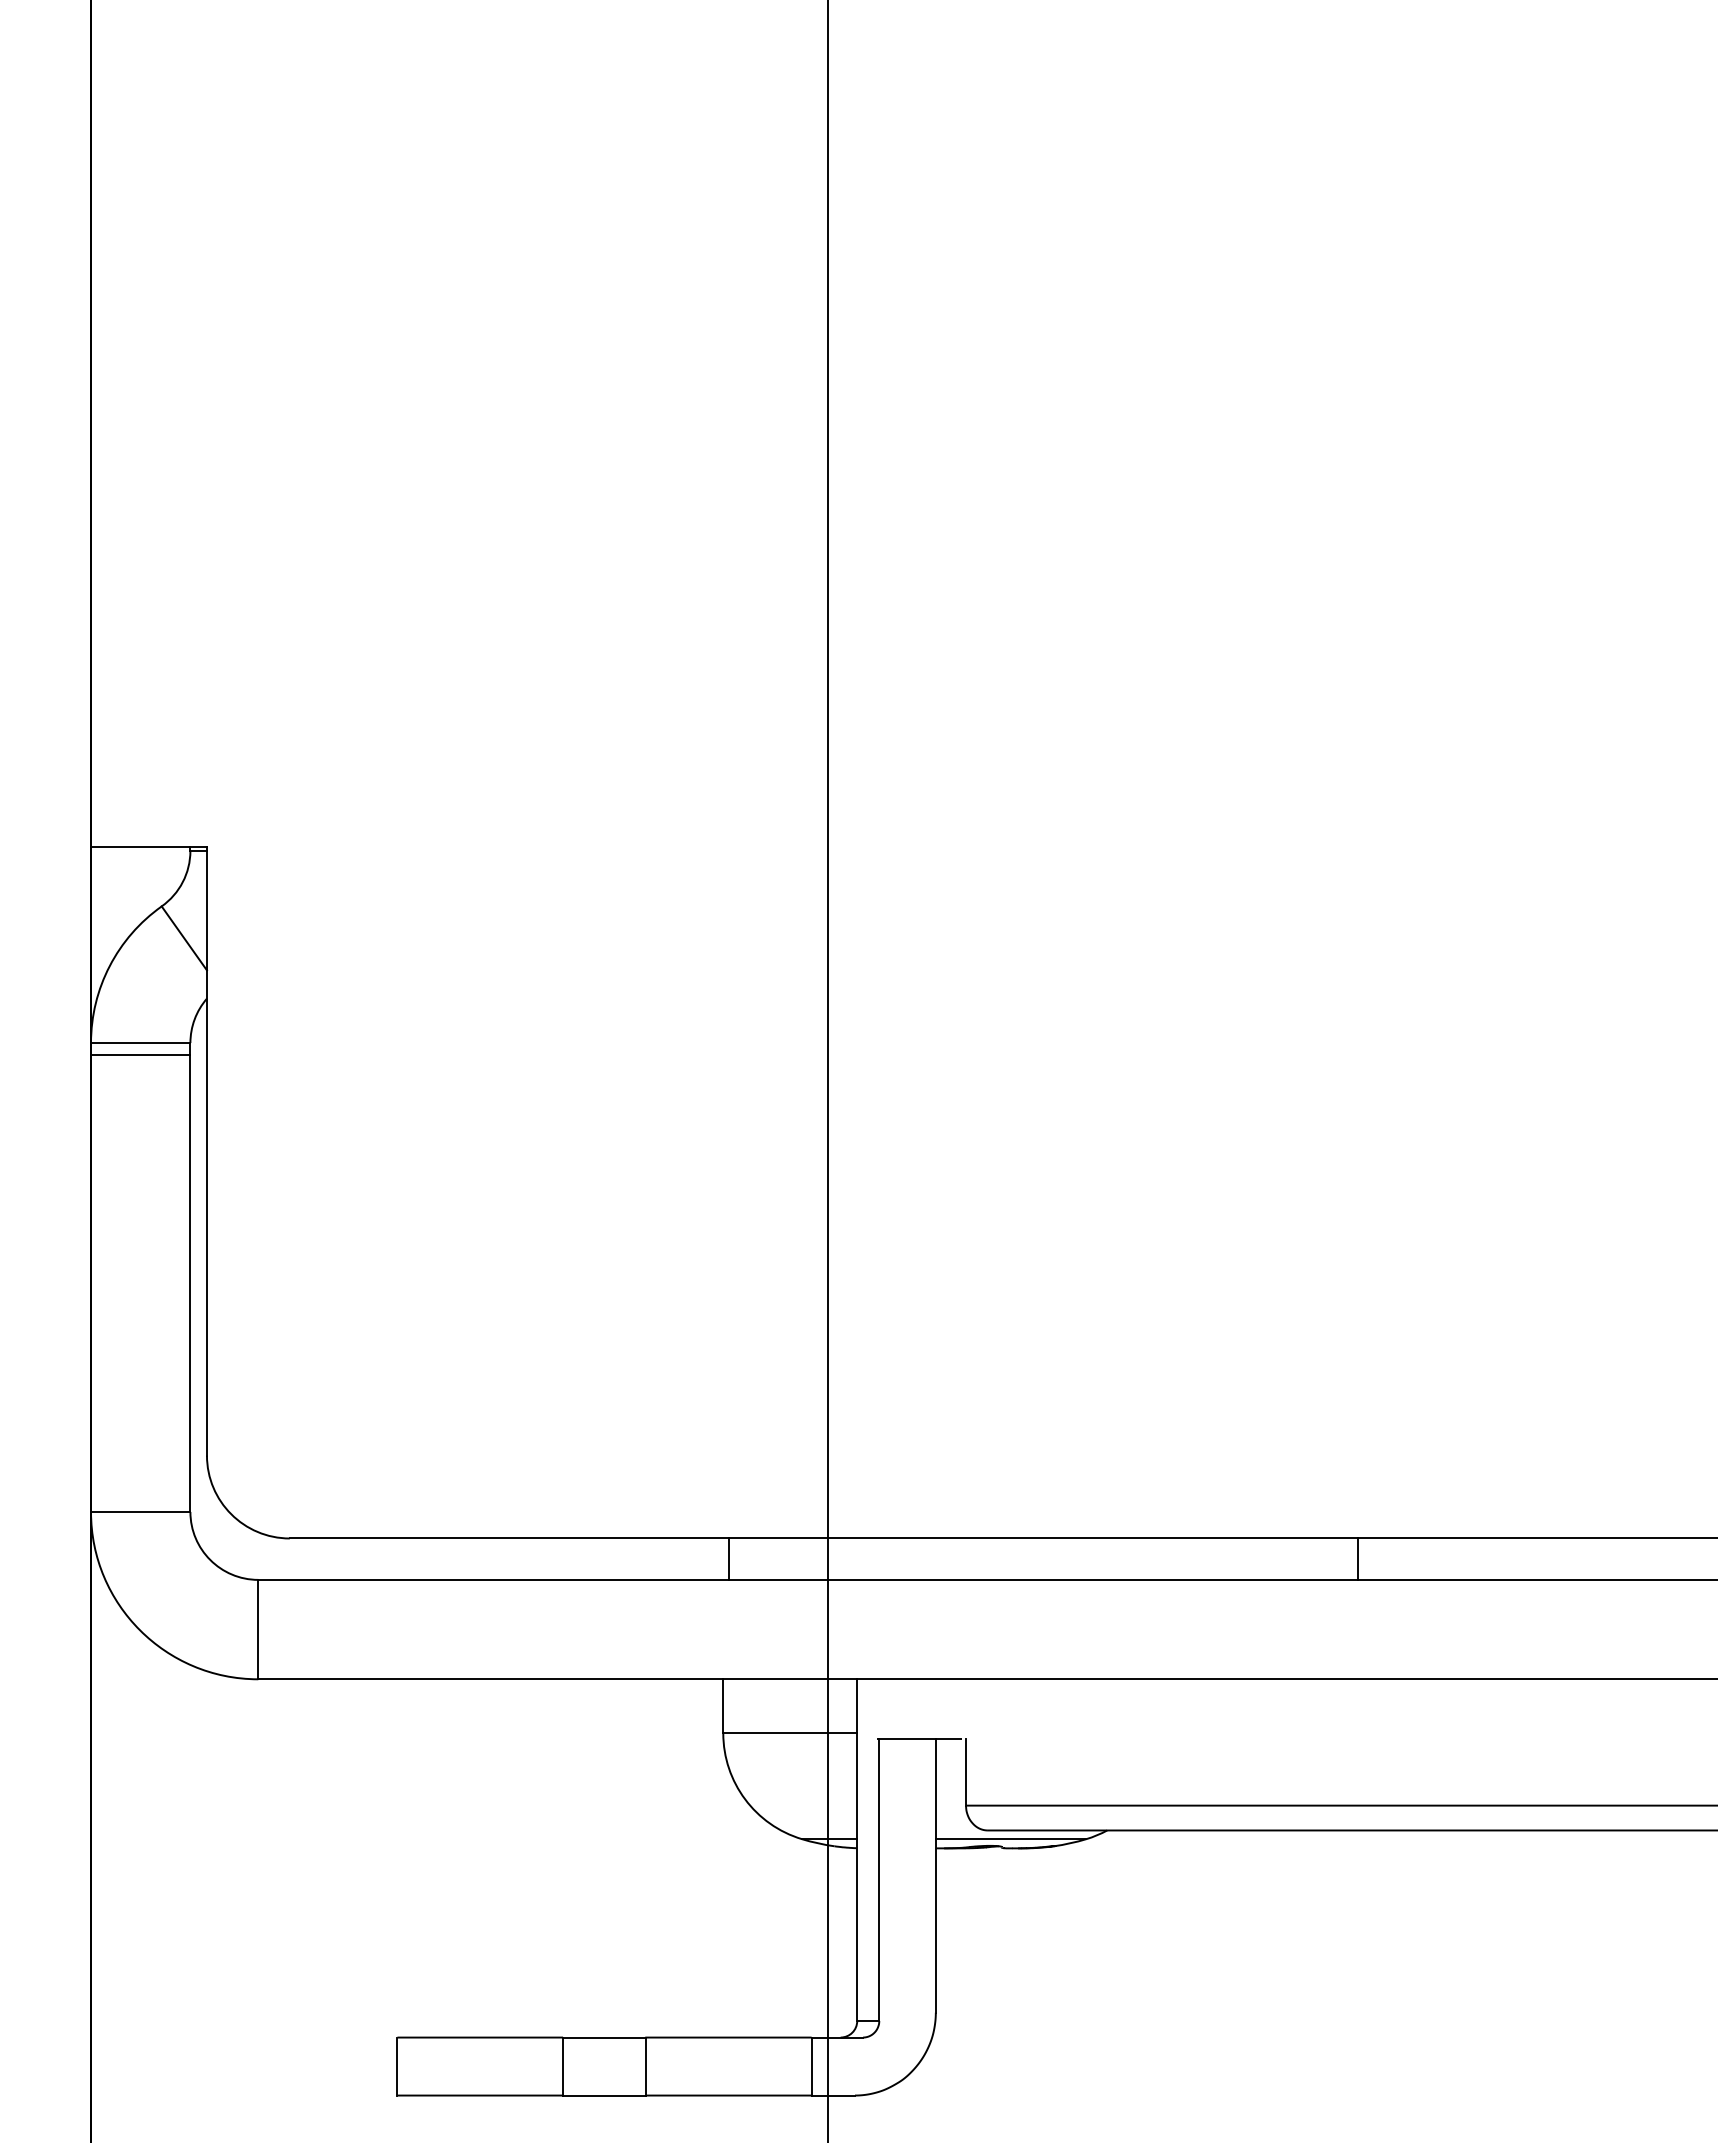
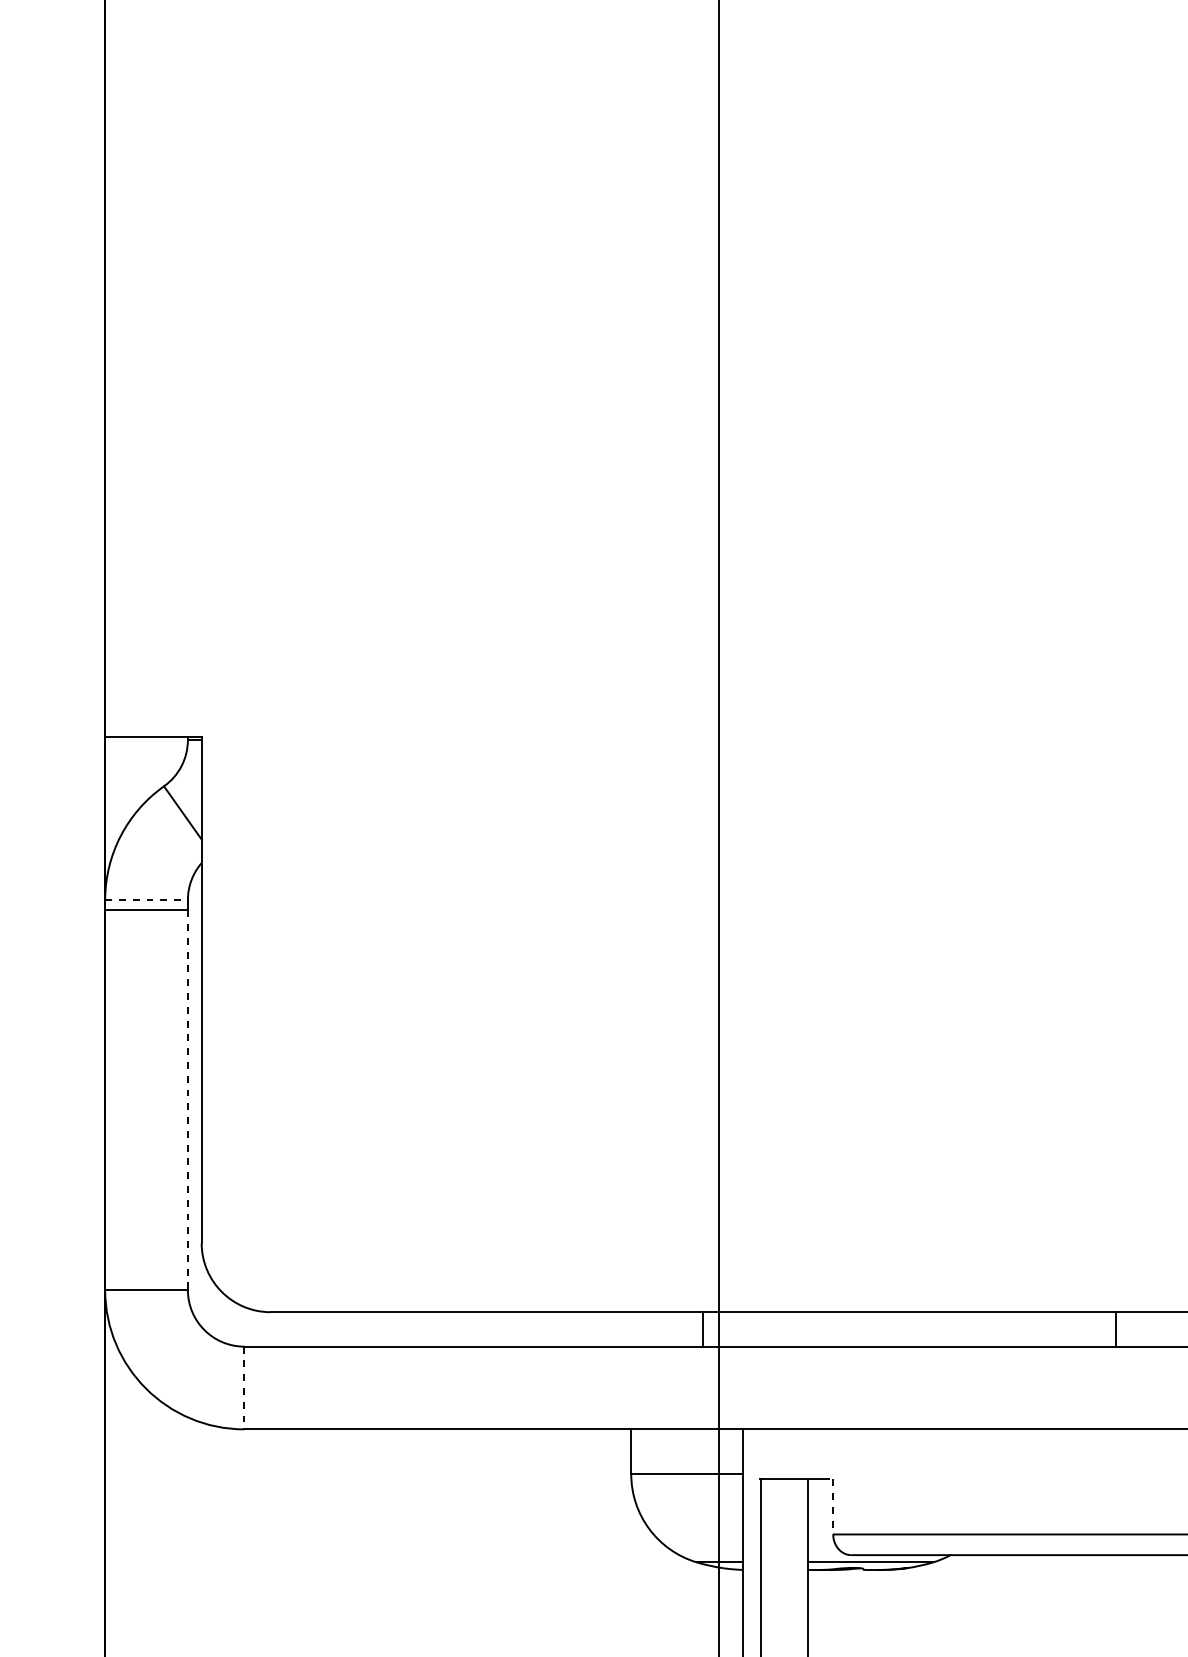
line: (140, 1043) -> (146, 900), solid -> dashed
line: (190, 1284) -> (187, 1100), solid -> dashed
line: (728, 1558) -> (702, 1328), moved
line: (1358, 1558) -> (1115, 1328), moved
line: (258, 1629) -> (244, 1387), solid -> dashed
line: (966, 1772) -> (833, 1506), solid -> dashed

